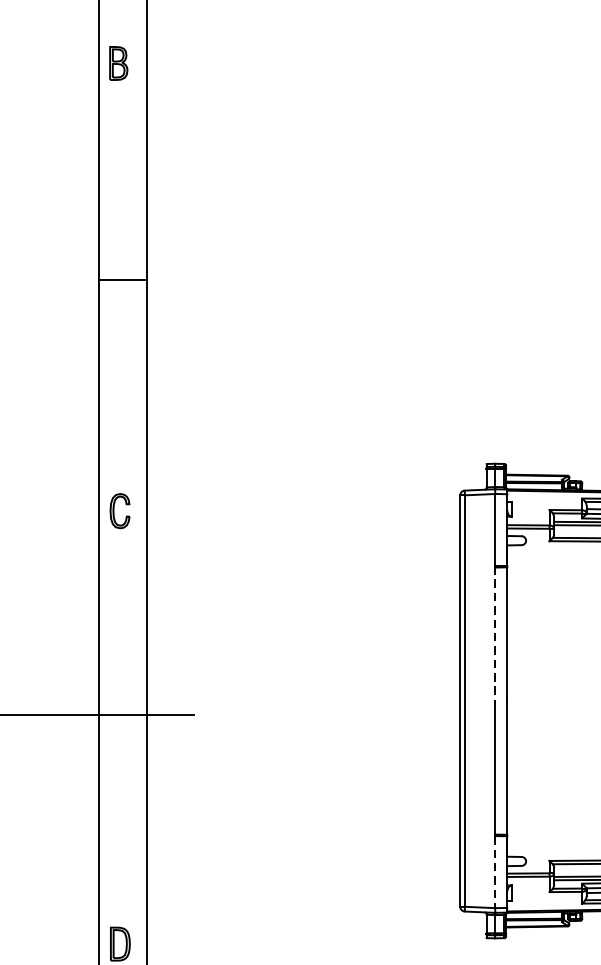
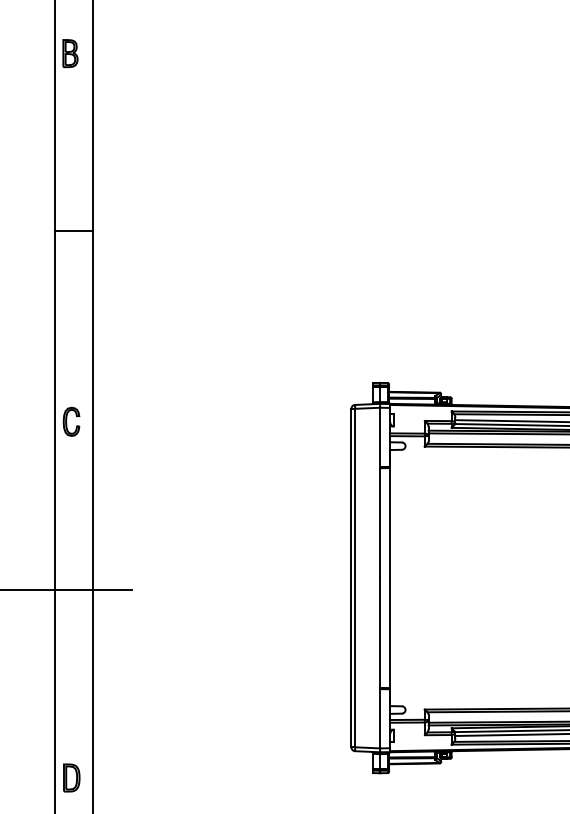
line: (495, 633) -> (380, 522), dashed -> solid
line: (495, 871) -> (380, 718), dashed -> solid

